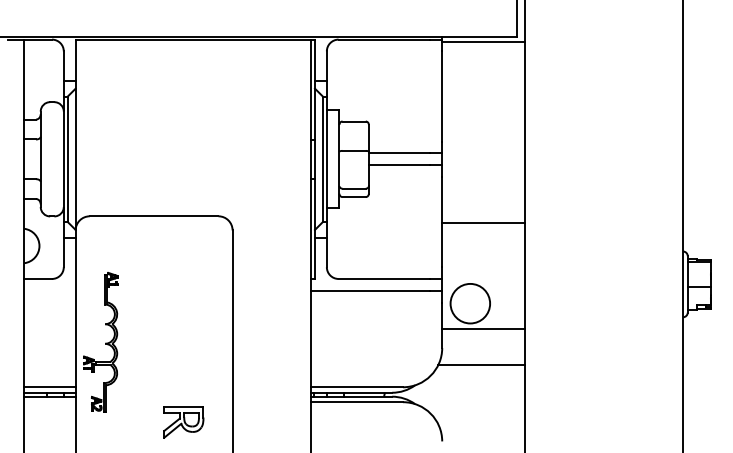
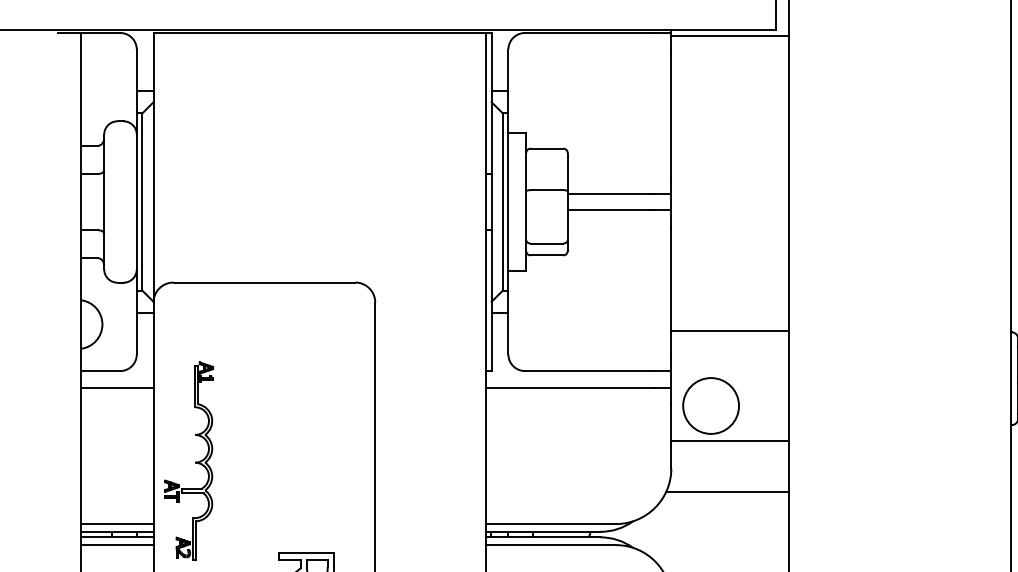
line: (483, 223) -> (729, 330), moved
line: (49, 290) -> (116, 387), added
line: (49, 402) -> (116, 545), added

